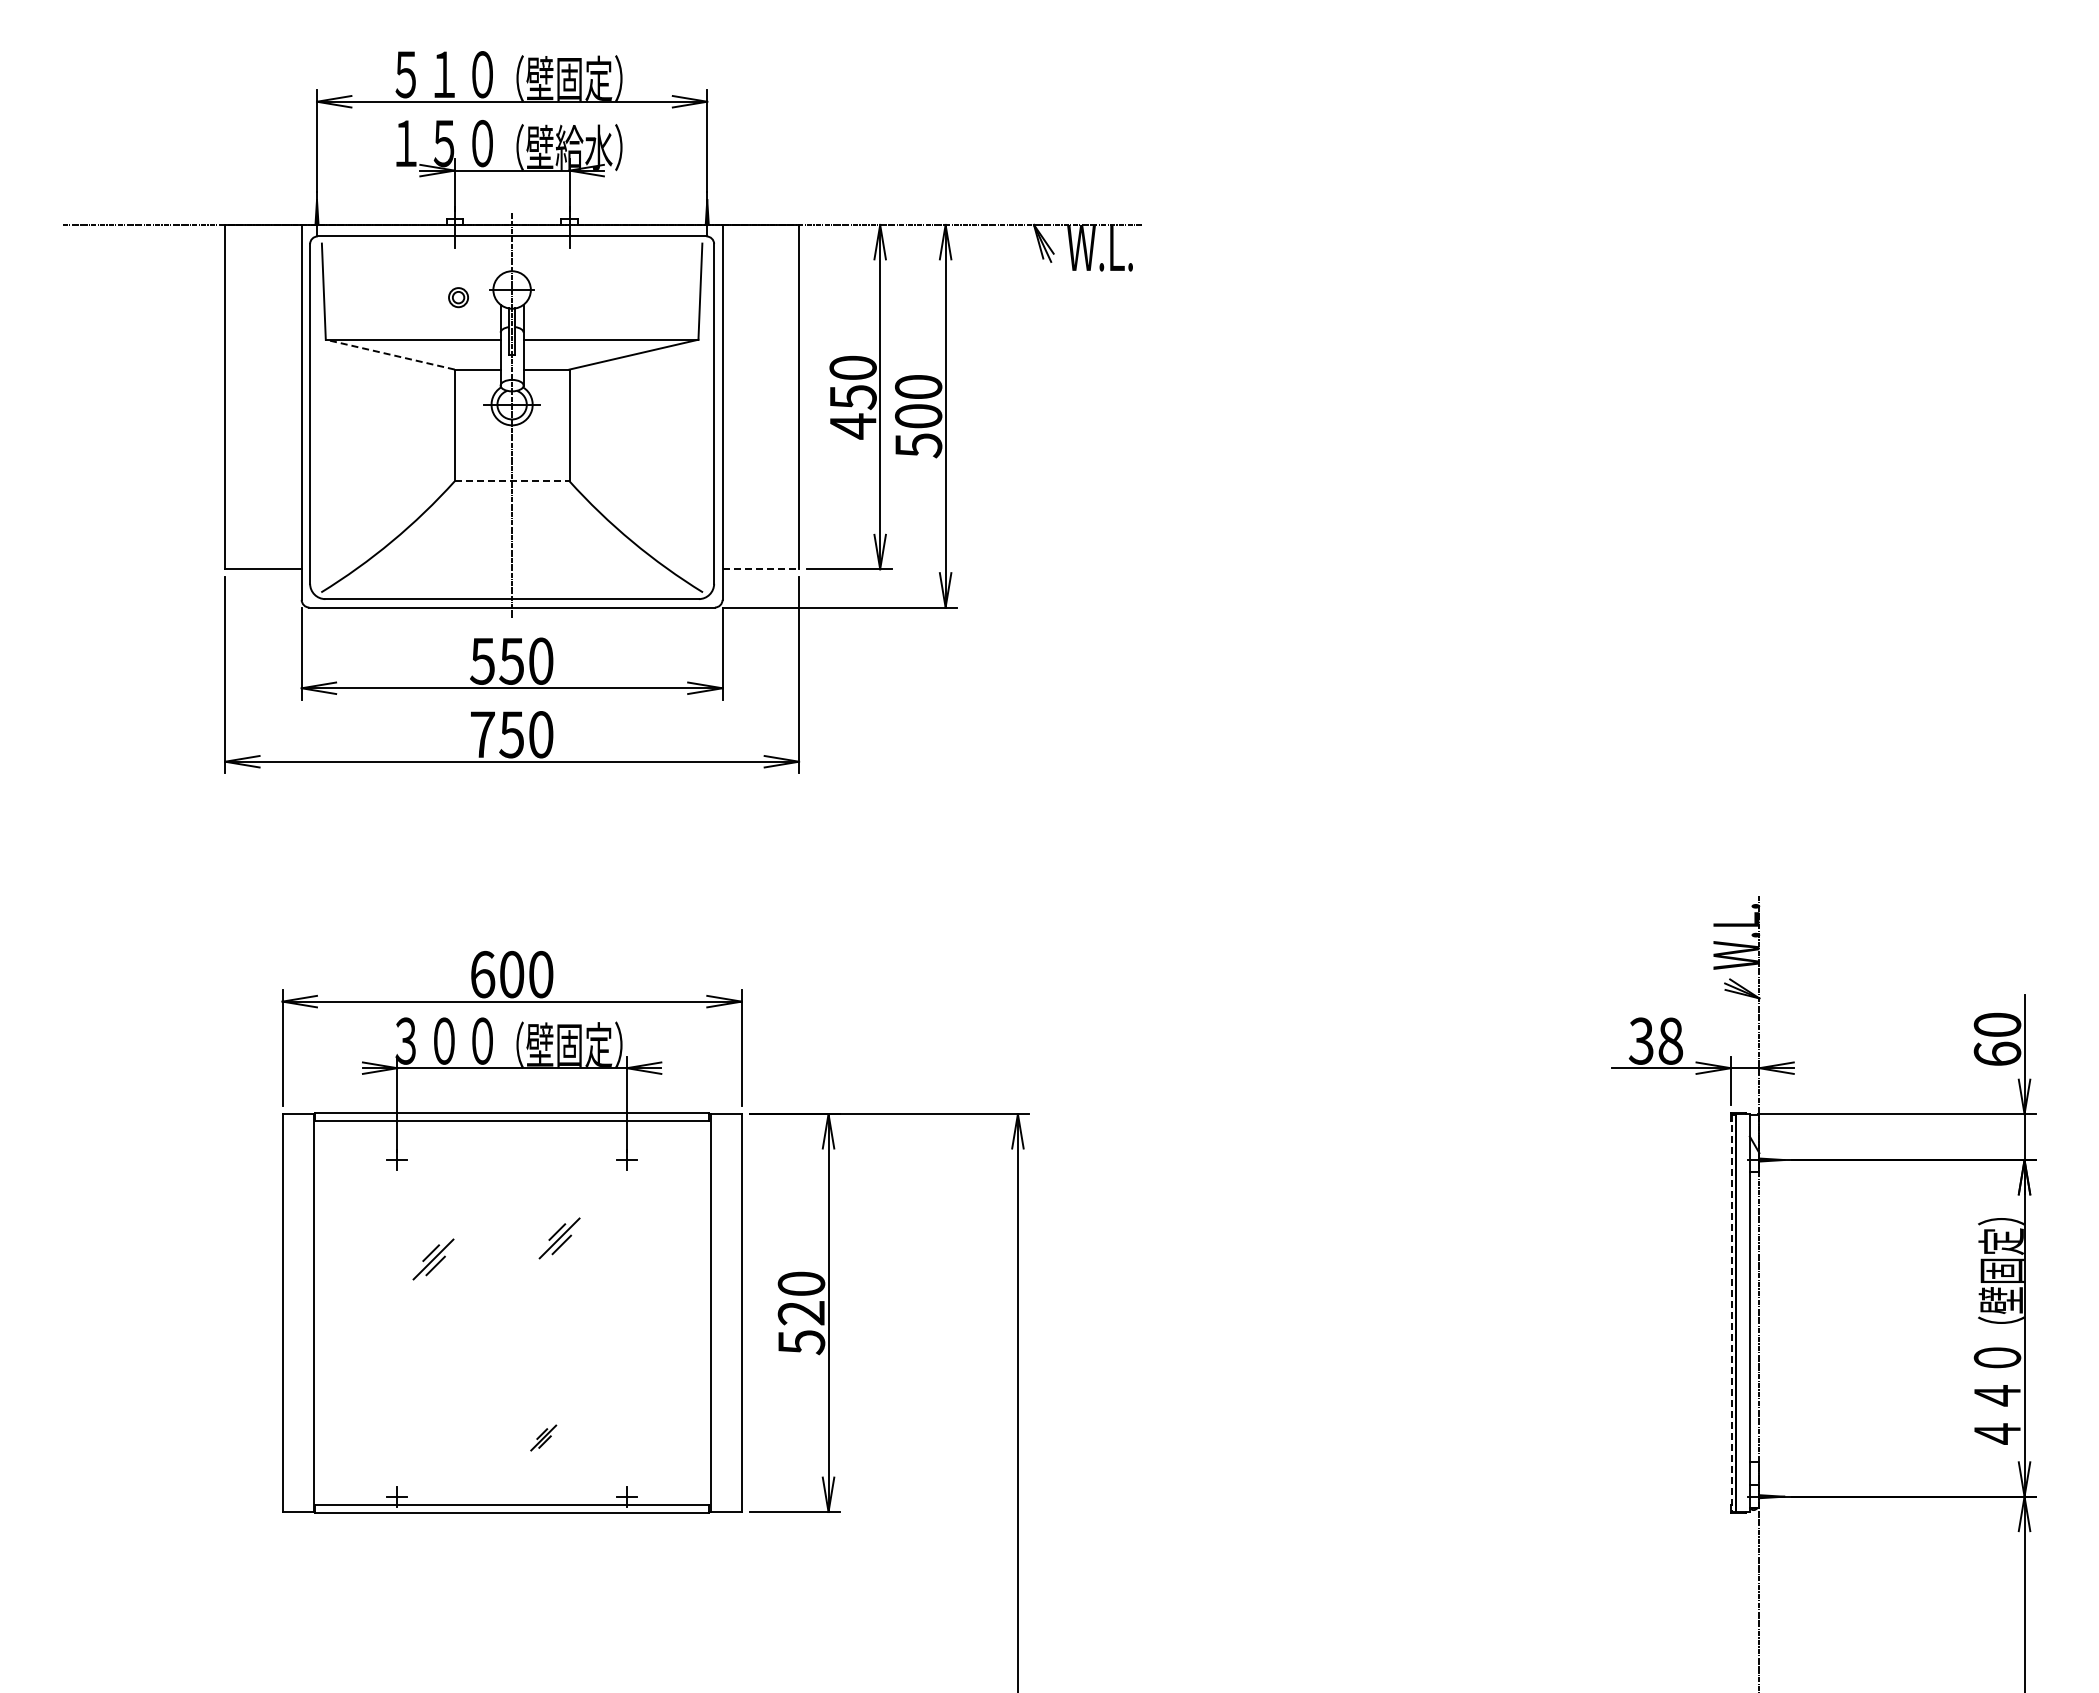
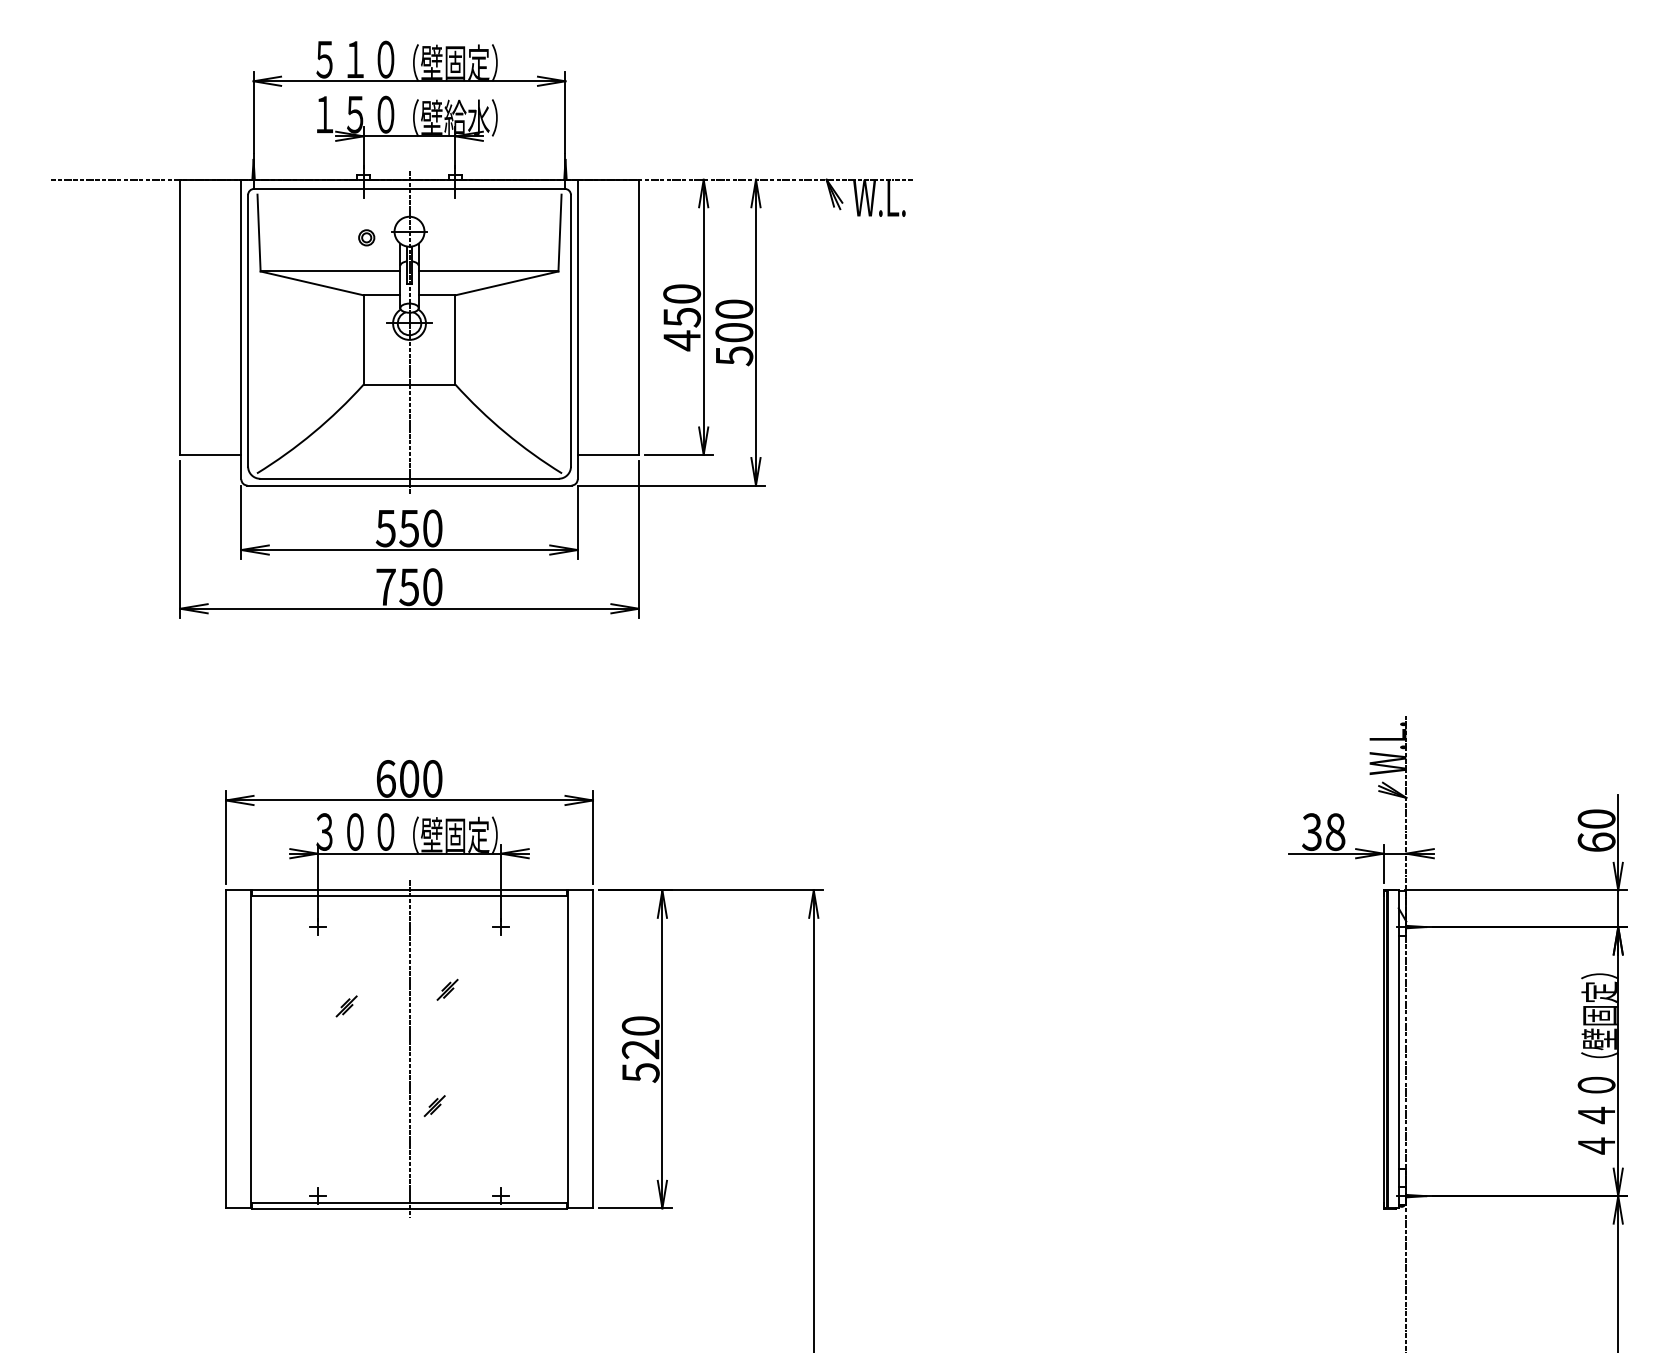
line: (389, 354) -> (311, 283), dashed -> solid
line: (512, 481) -> (409, 384), dashed -> solid
line: (761, 569) -> (608, 455), dashed -> solid
part: (559, 1238) -> (447, 989), size x0.62
part: (433, 1258) -> (346, 1005), size x0.62
line: (512, 1312) -> (409, 1048), added
line: (1731, 1313) -> (1384, 1049), dashed -> solid
part: (543, 1437) -> (434, 1105), moved

